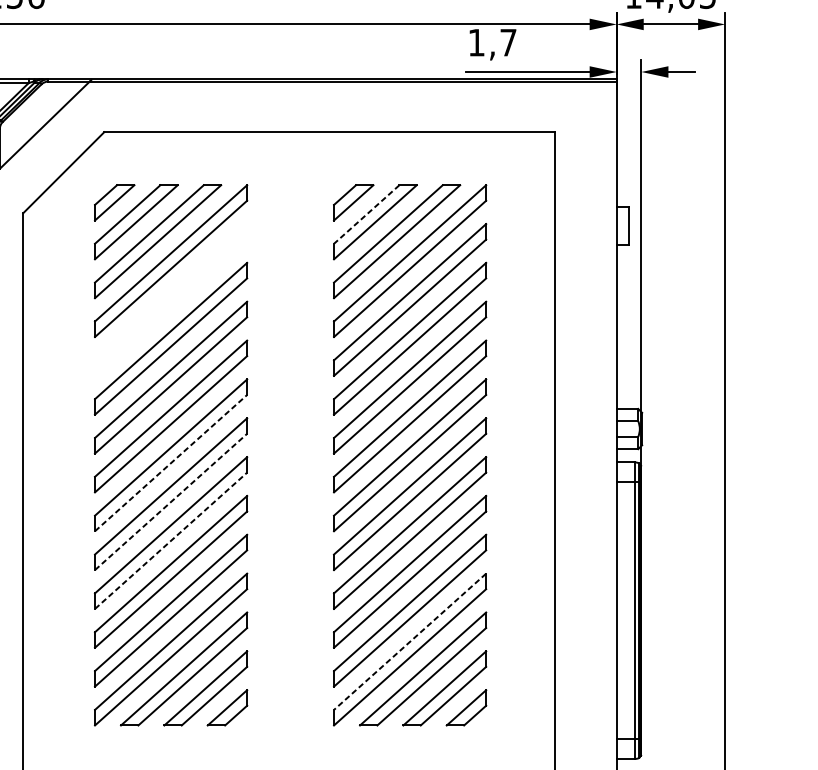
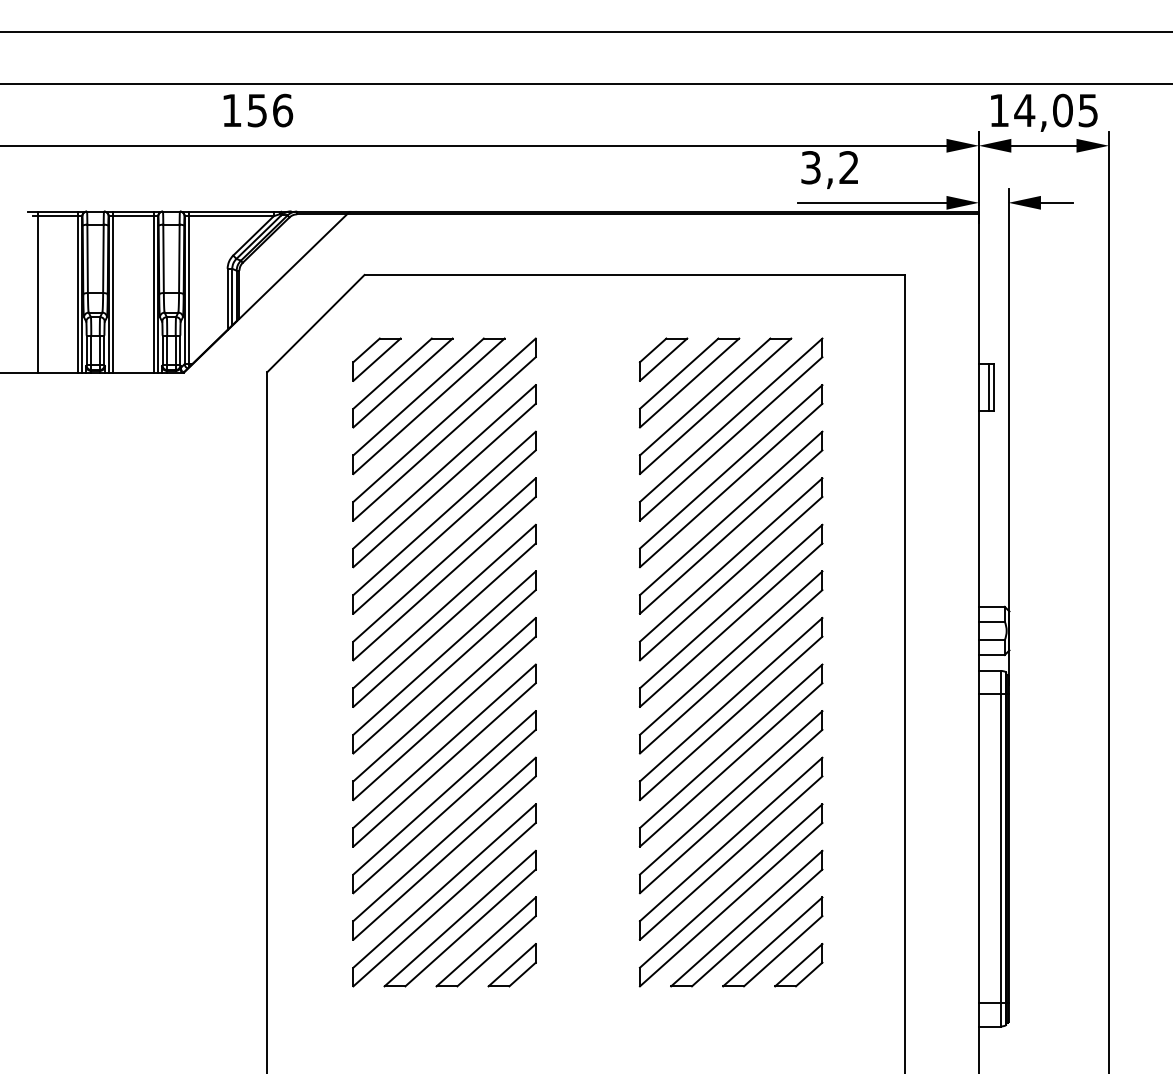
text: (492, 42) -> (829, 167), 1,7 -> 3,2
line: (366, 214) -> (679, 373), dashed -> solid
line: (624, 226) -> (988, 387), added
part: (170, 300) -> (444, 476), added
line: (170, 462) -> (444, 671), dashed -> solid
line: (170, 502) -> (444, 718), dashed -> solid
line: (170, 540) -> (444, 764), dashed -> solid
line: (409, 642) -> (730, 886), dashed -> solid

